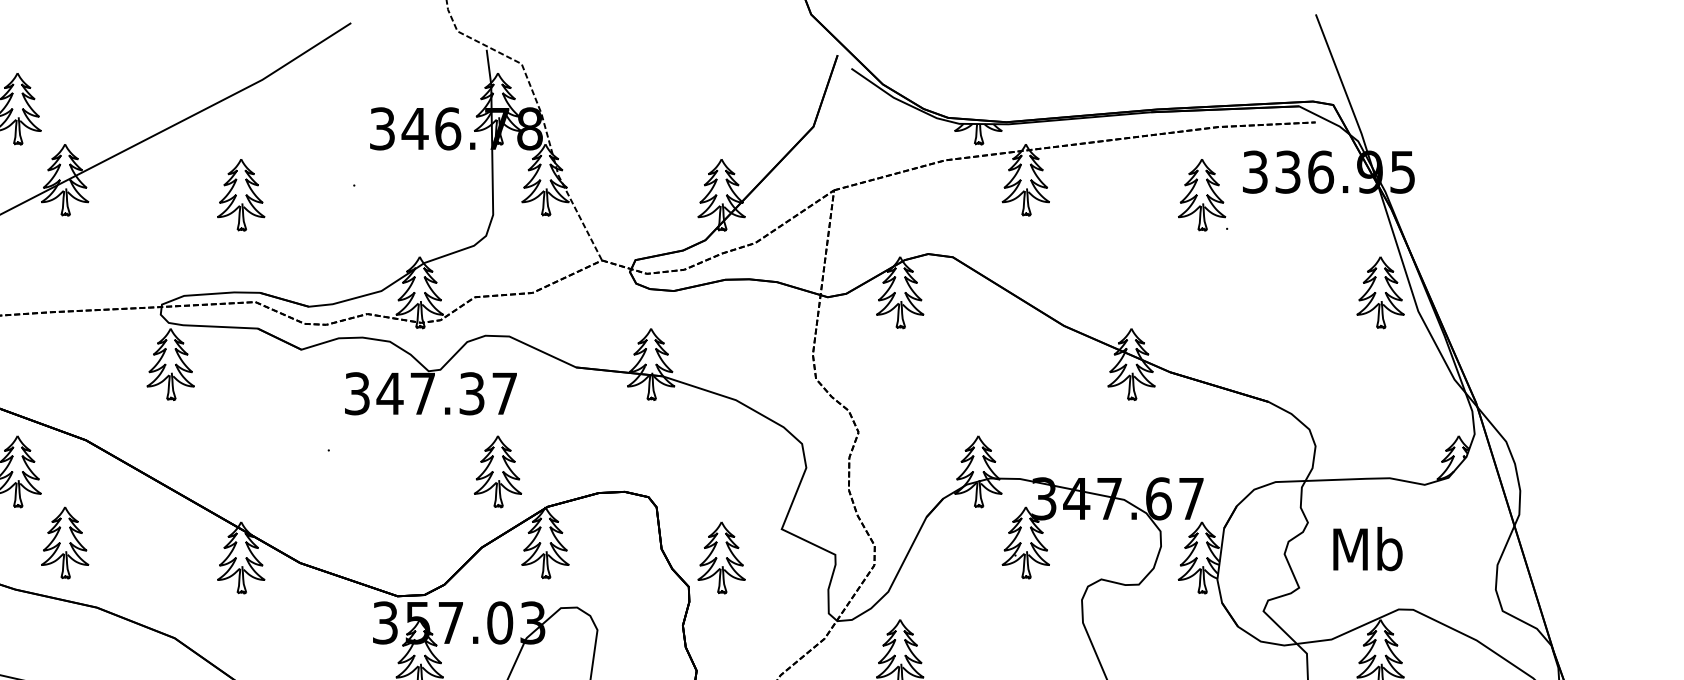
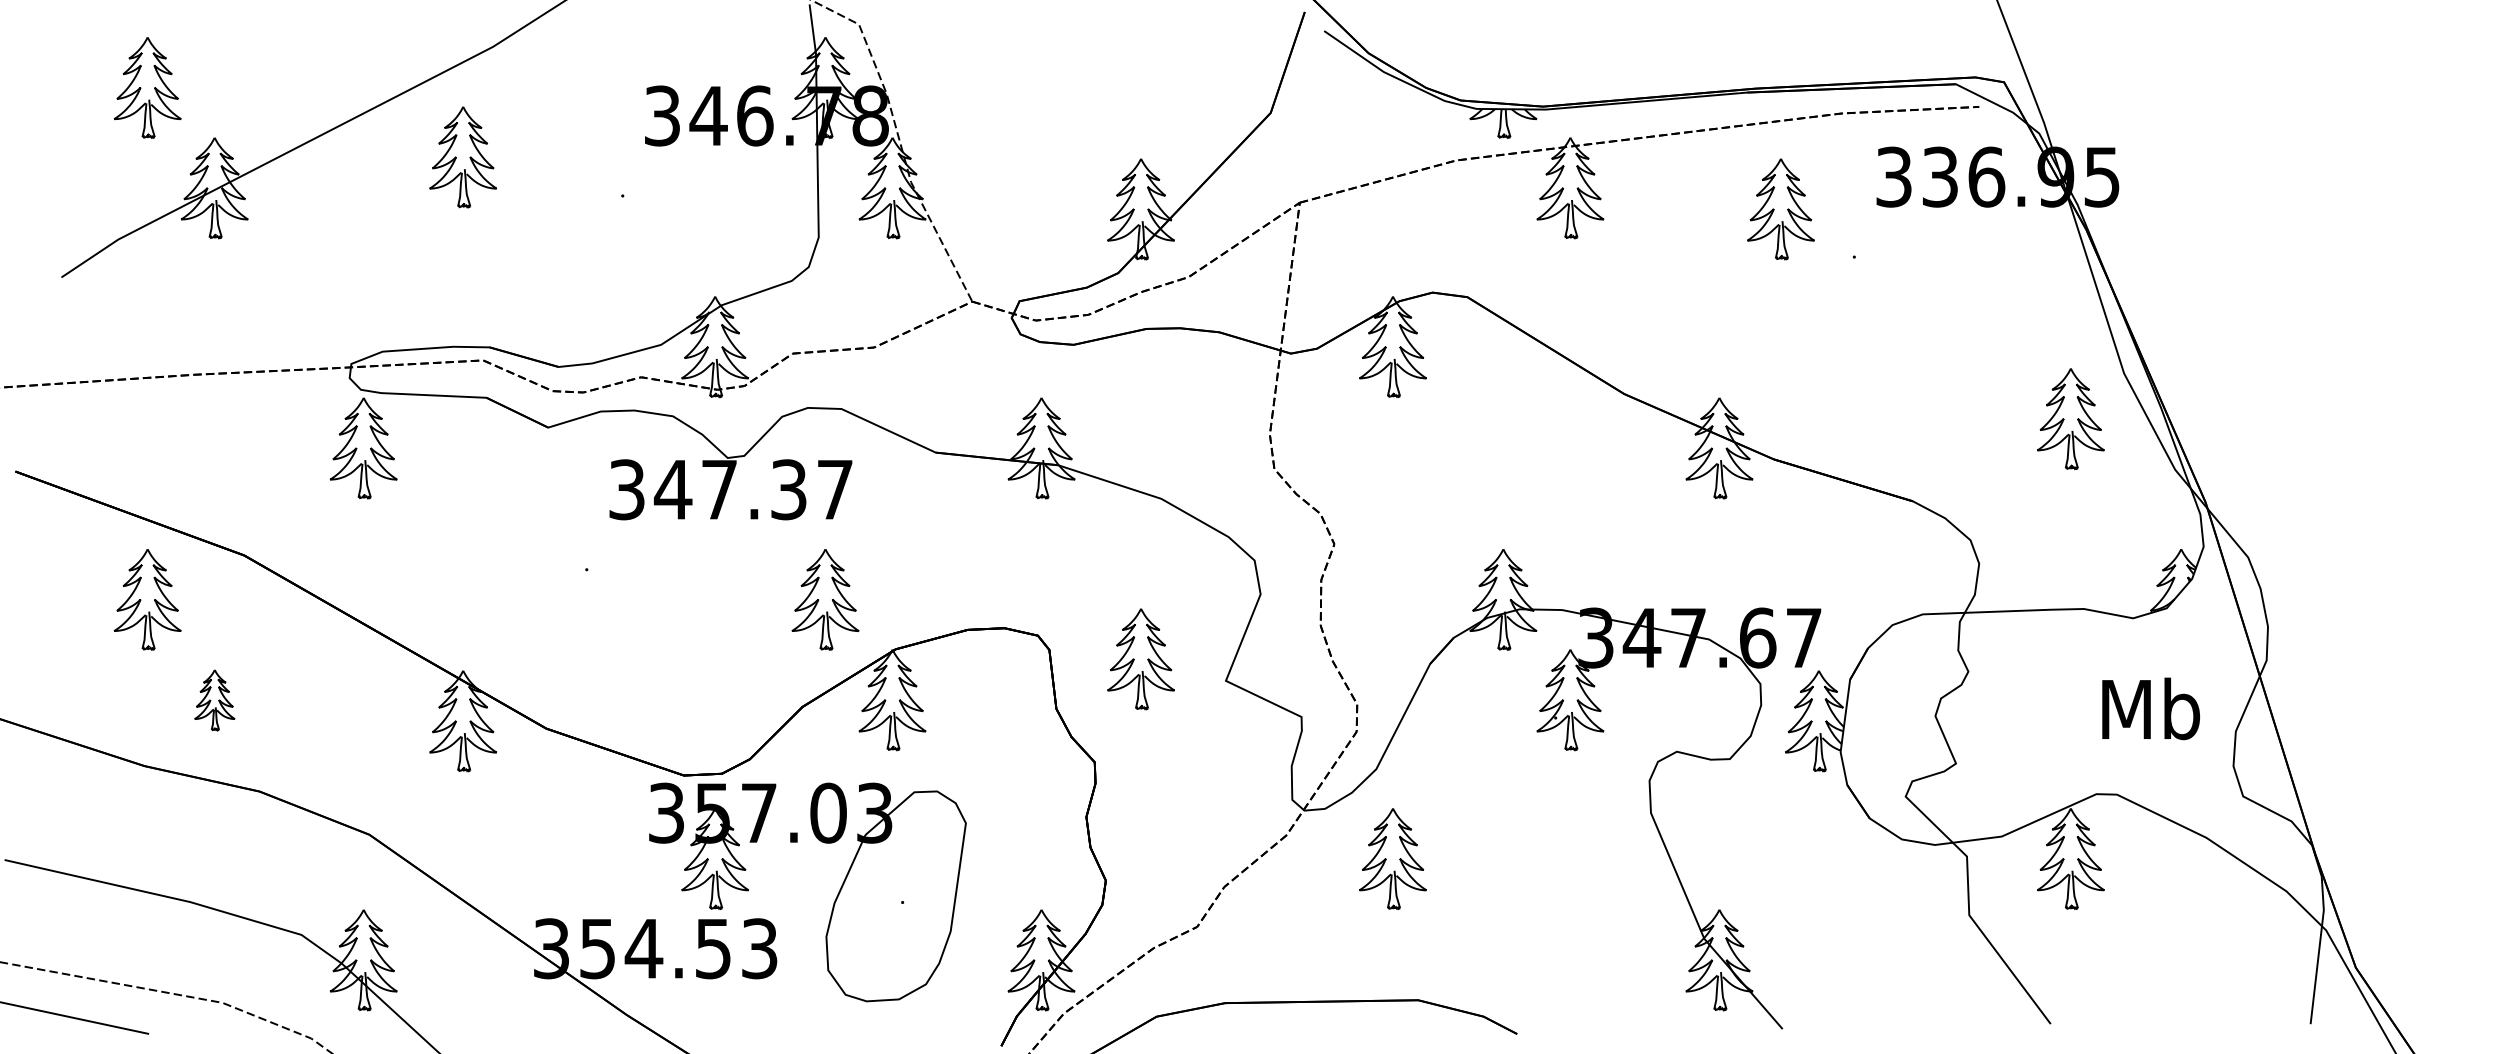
part: (240, 195) -> (462, 157), moved
part: (1201, 195) -> (1780, 209), moved
part: (1380, 292) -> (2070, 419), moved
part: (64, 543) -> (214, 700), size x0.6
text: (1367, 548) -> (2150, 708), moved
part: (721, 557) -> (1140, 659), moved

